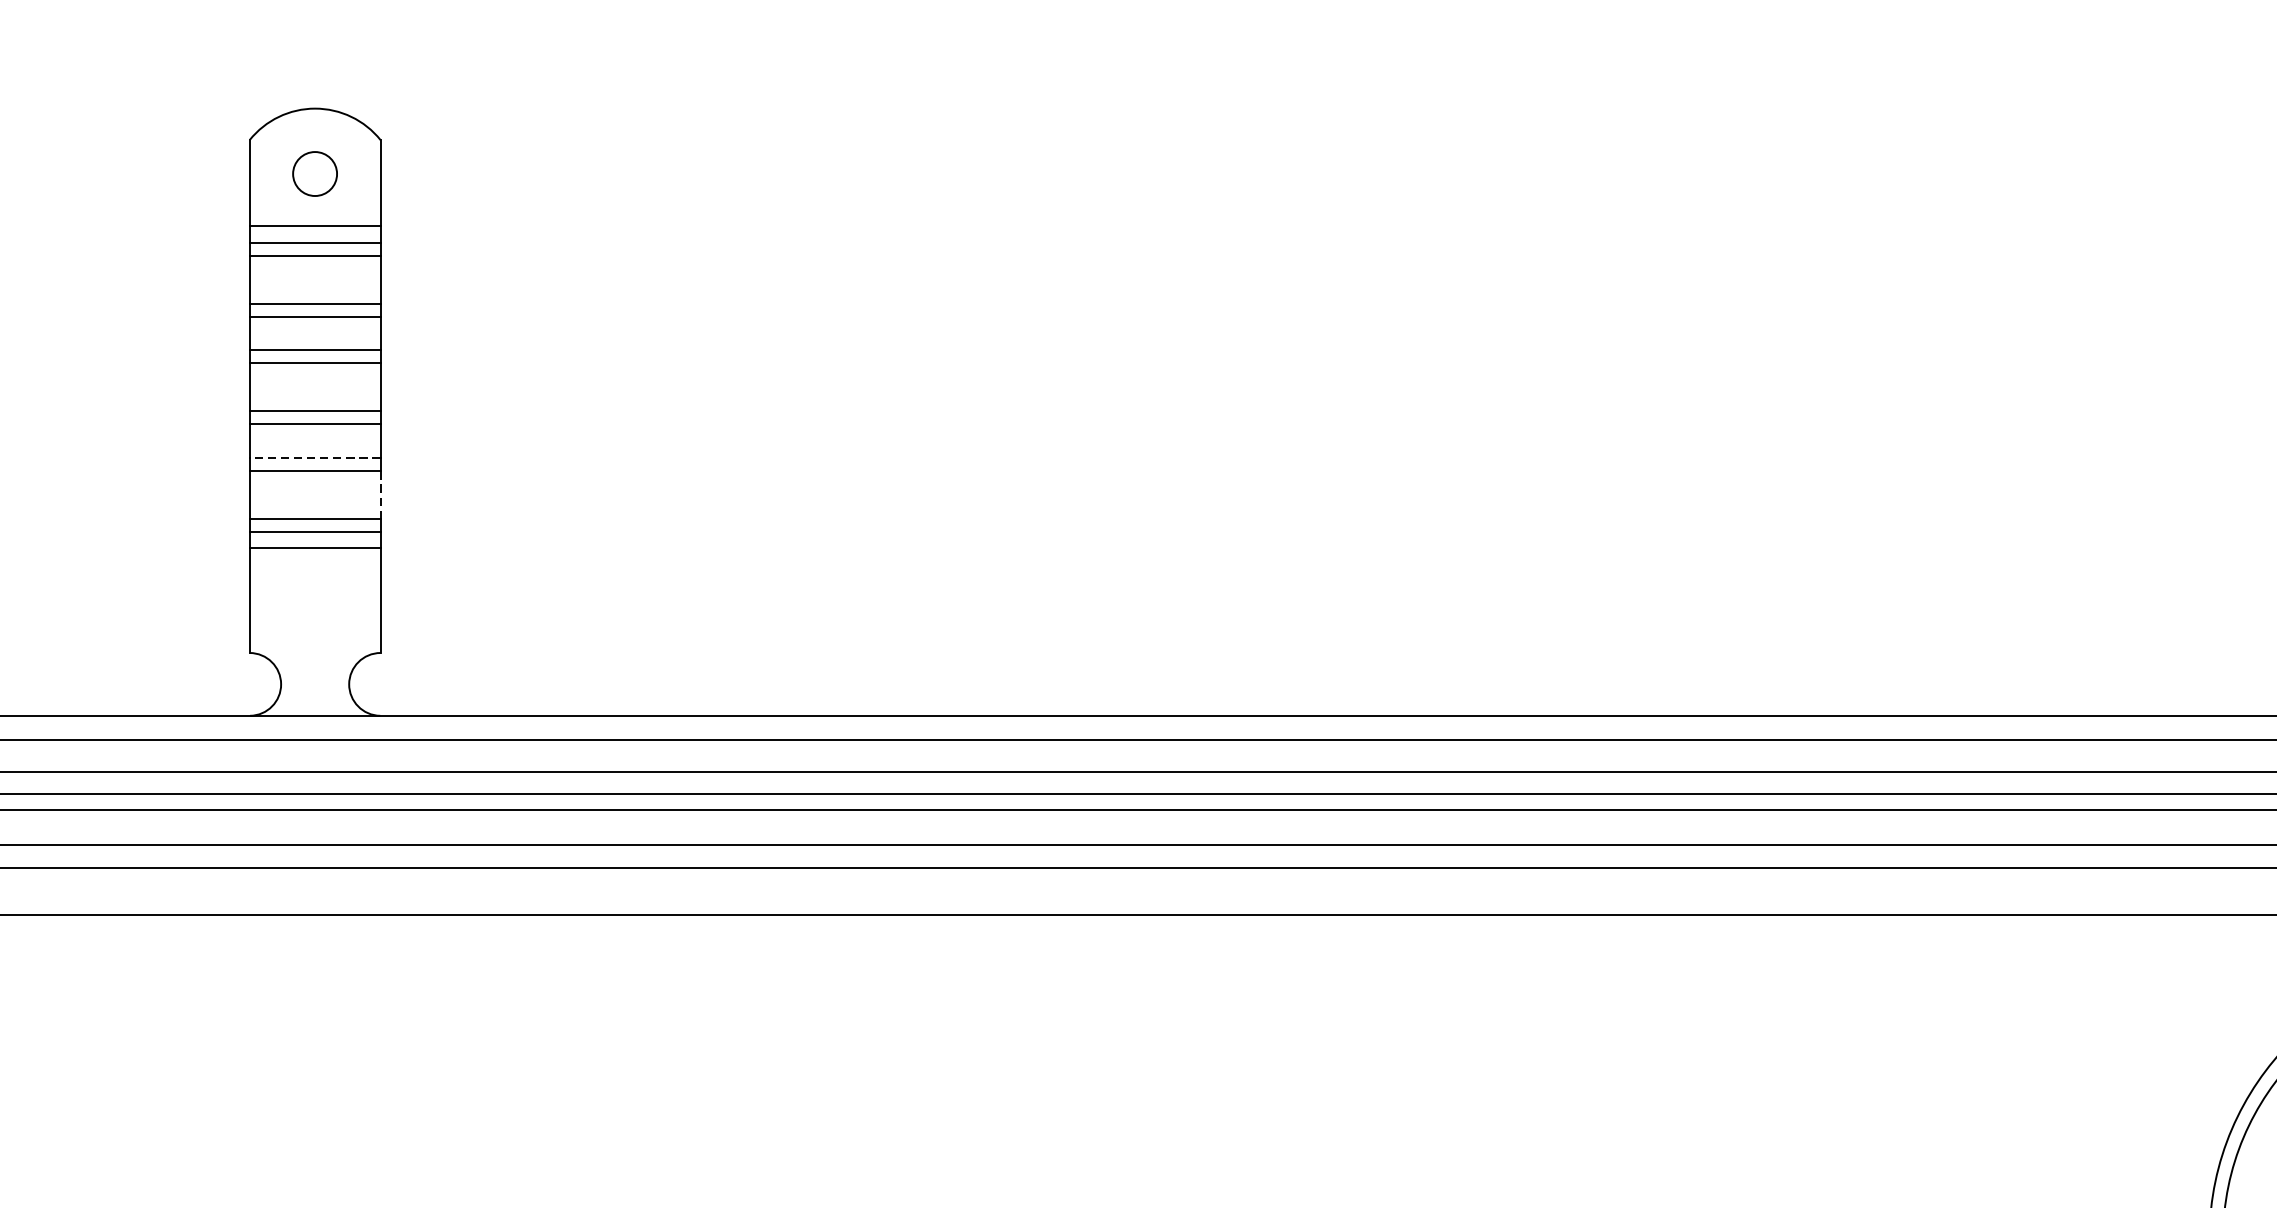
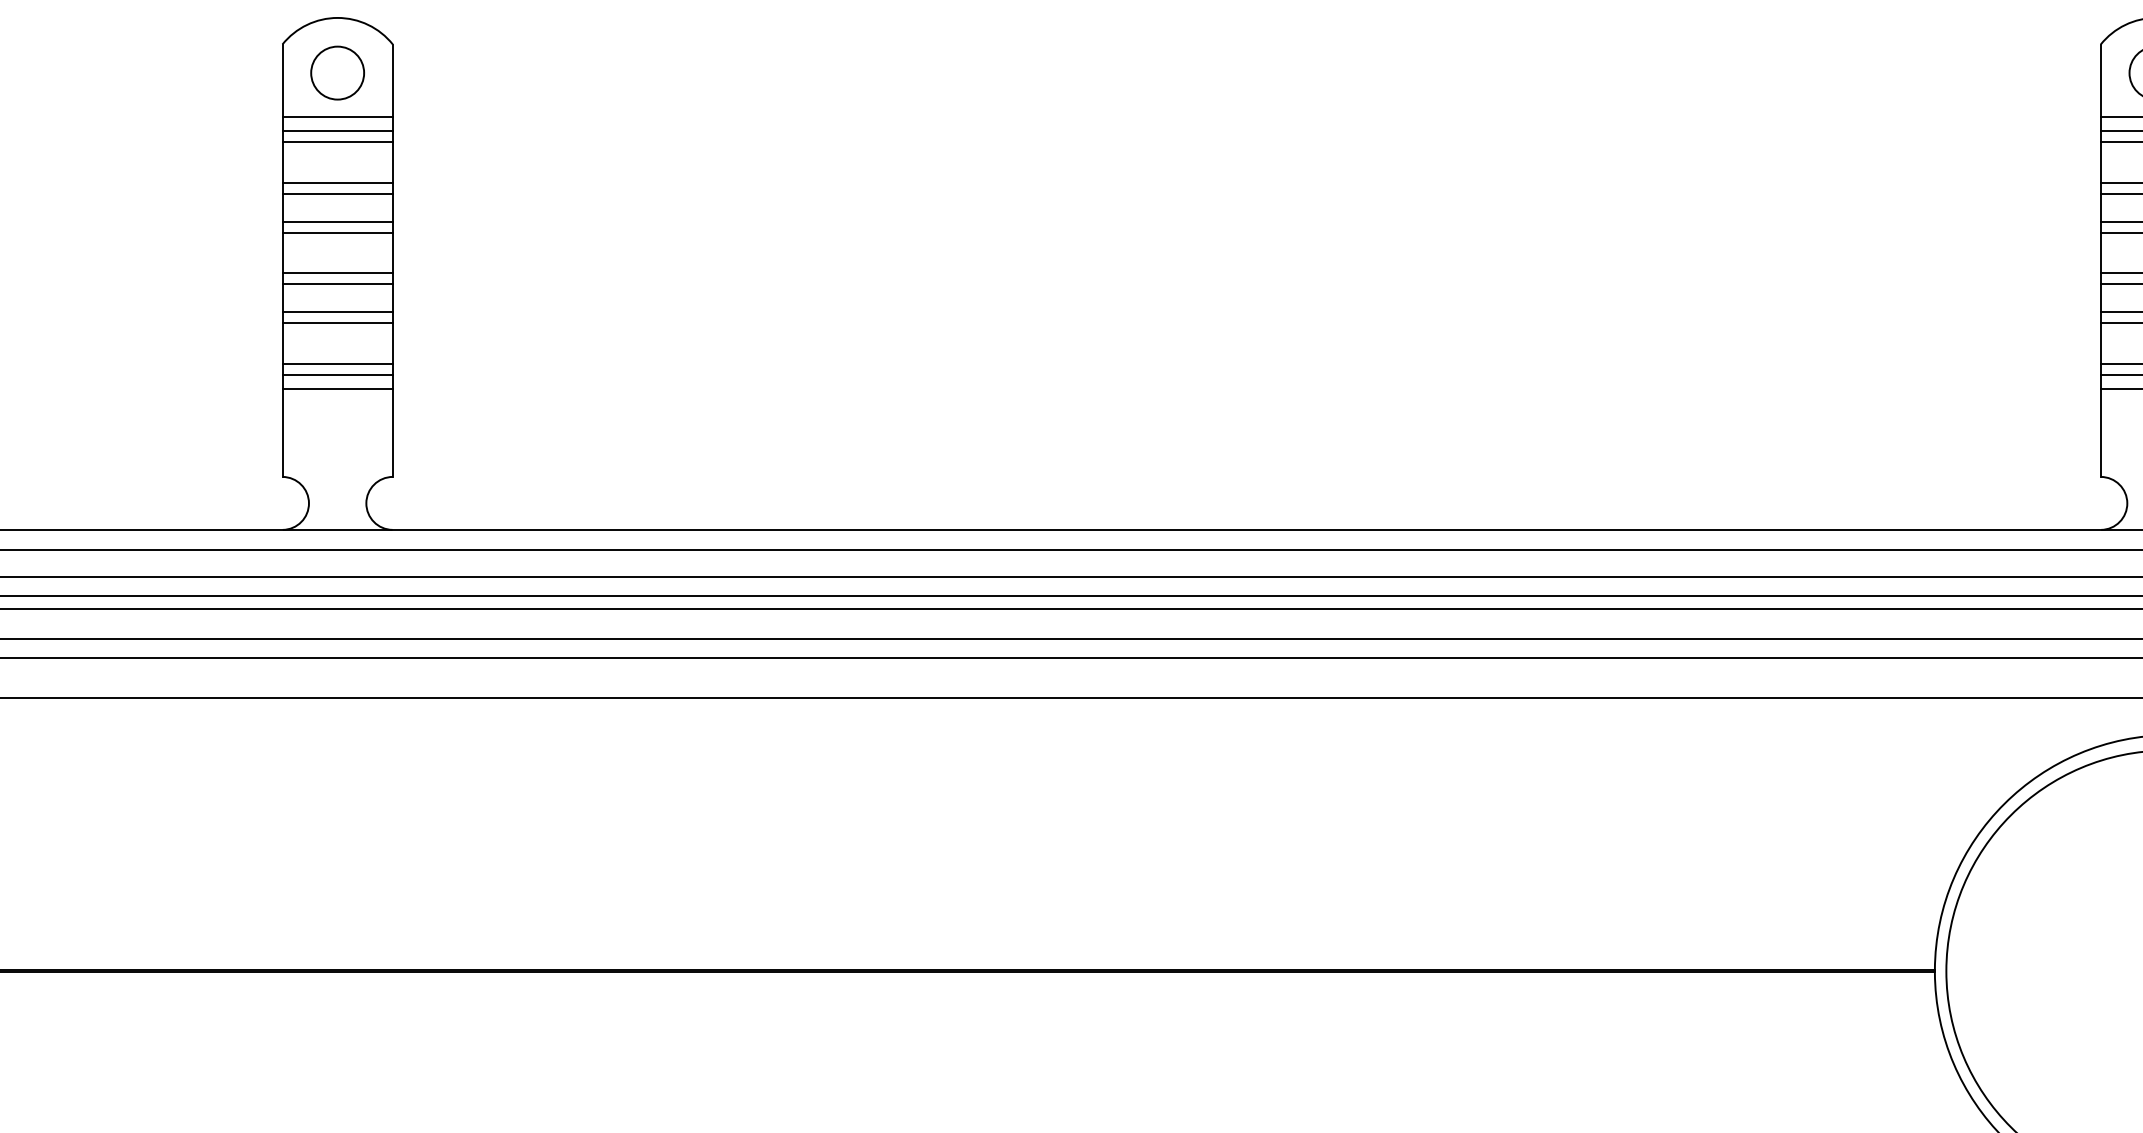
circle: (314, 173) -> (337, 72), size x1.43
line: (314, 457) -> (337, 312), dashed -> solid
line: (380, 494) -> (392, 343), dashed -> solid

